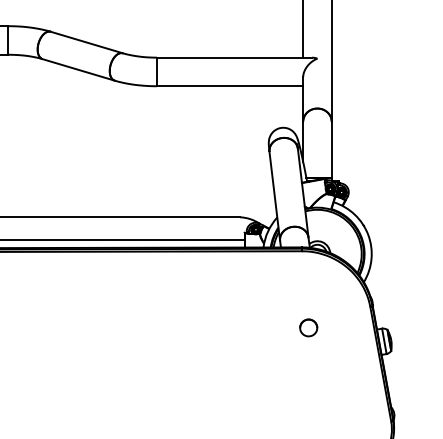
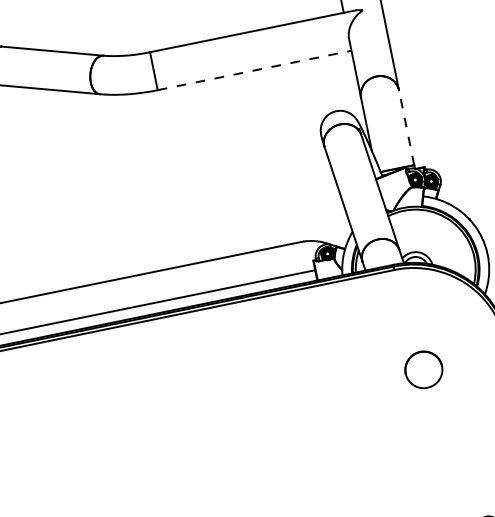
line: (230, 86) -> (255, 70), solid -> dashed
line: (331, 149) -> (406, 127), solid -> dashed
part: (308, 327) -> (423, 369), size x1.6

